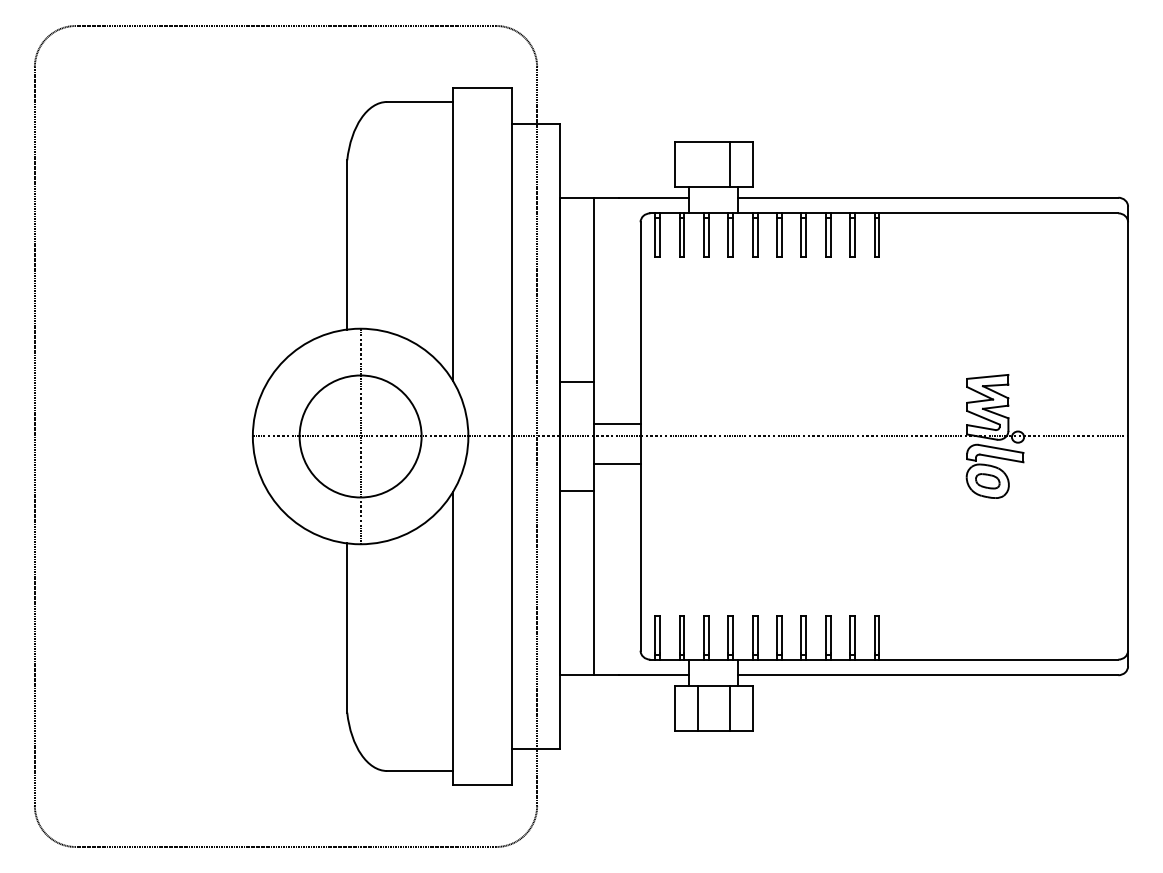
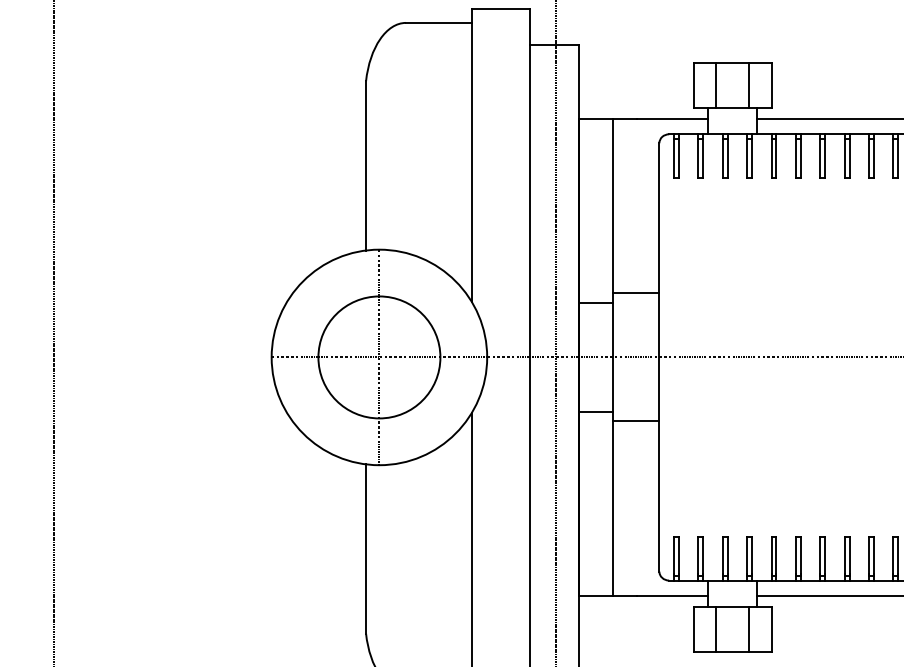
line: (697, 163) -> (716, 84), added
line: (617, 423) -> (636, 293), moved
line: (617, 464) -> (636, 421), moved

